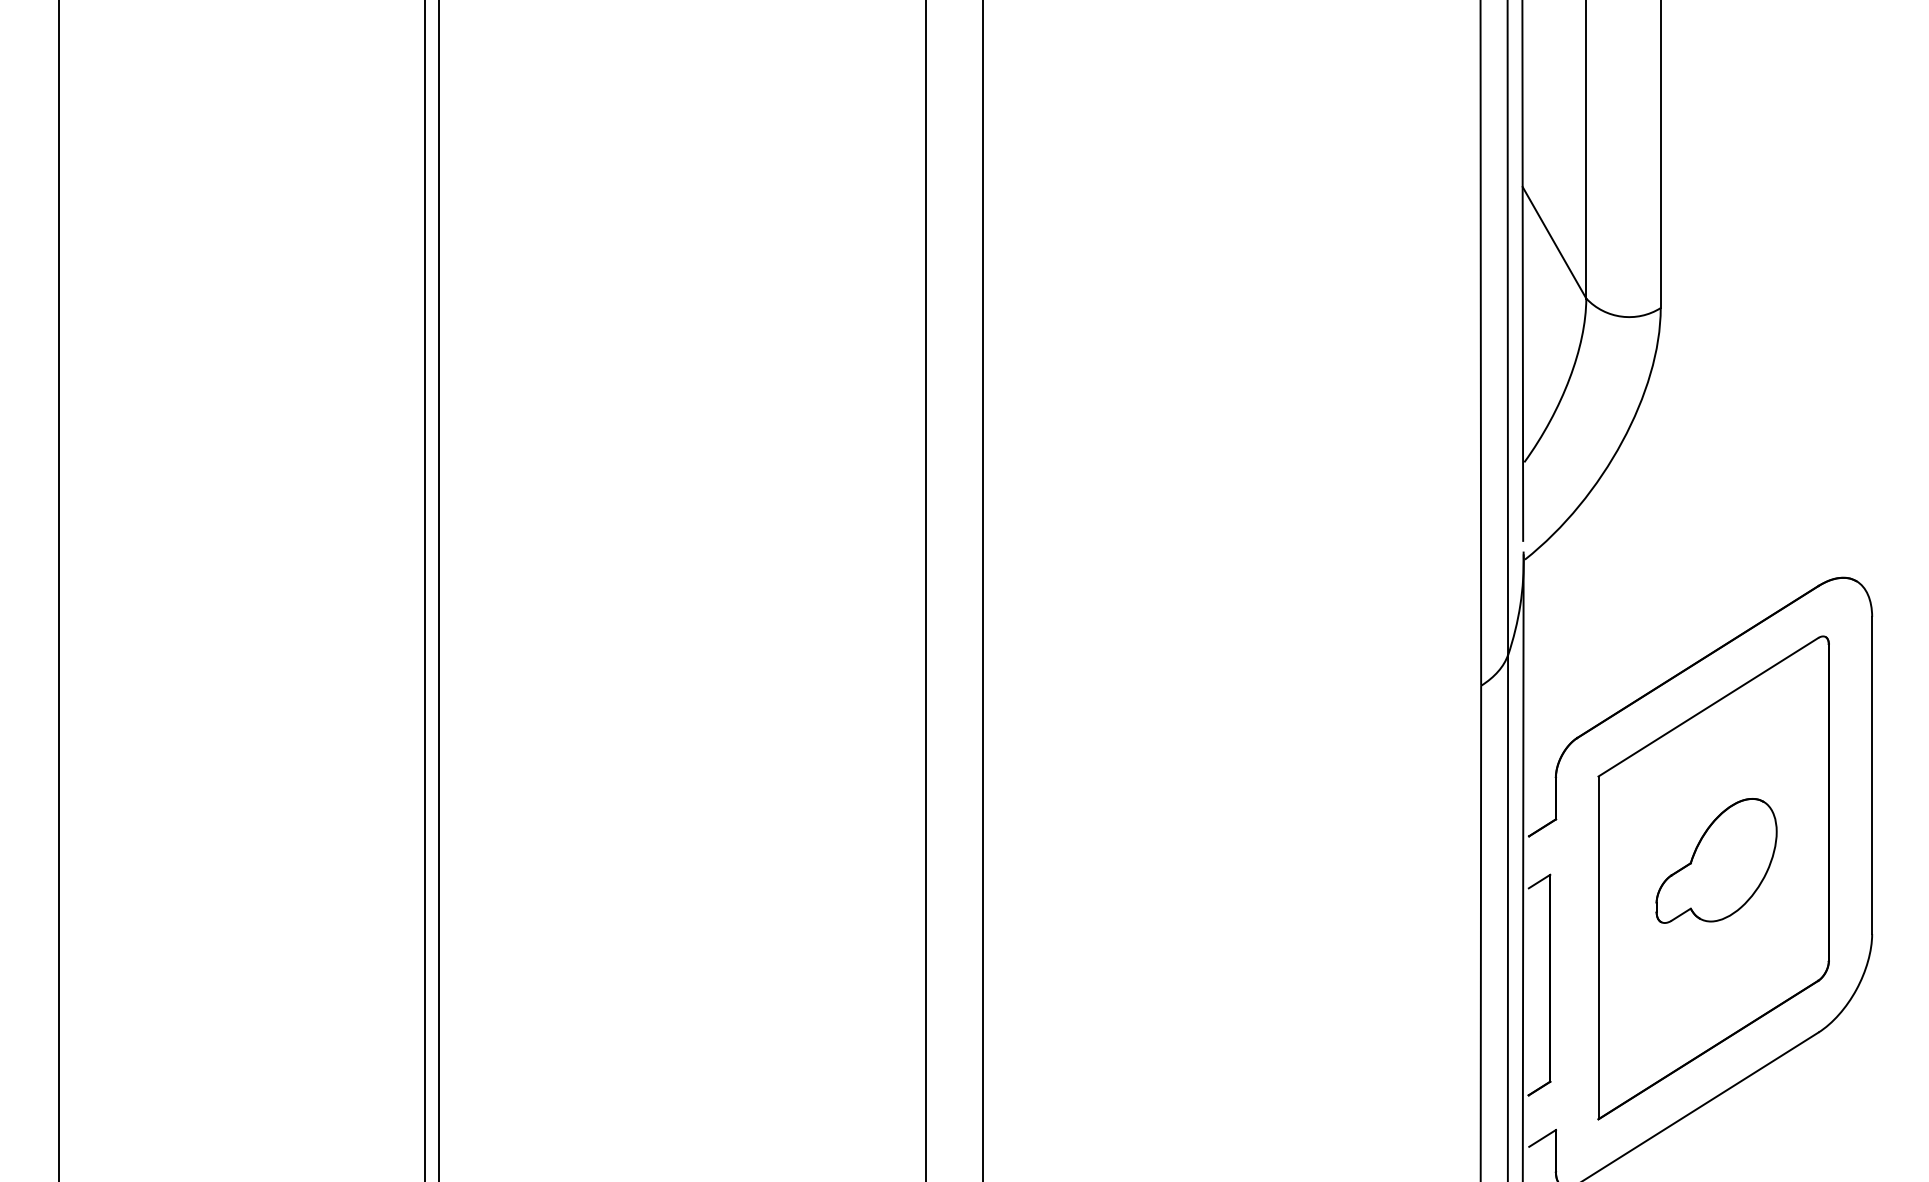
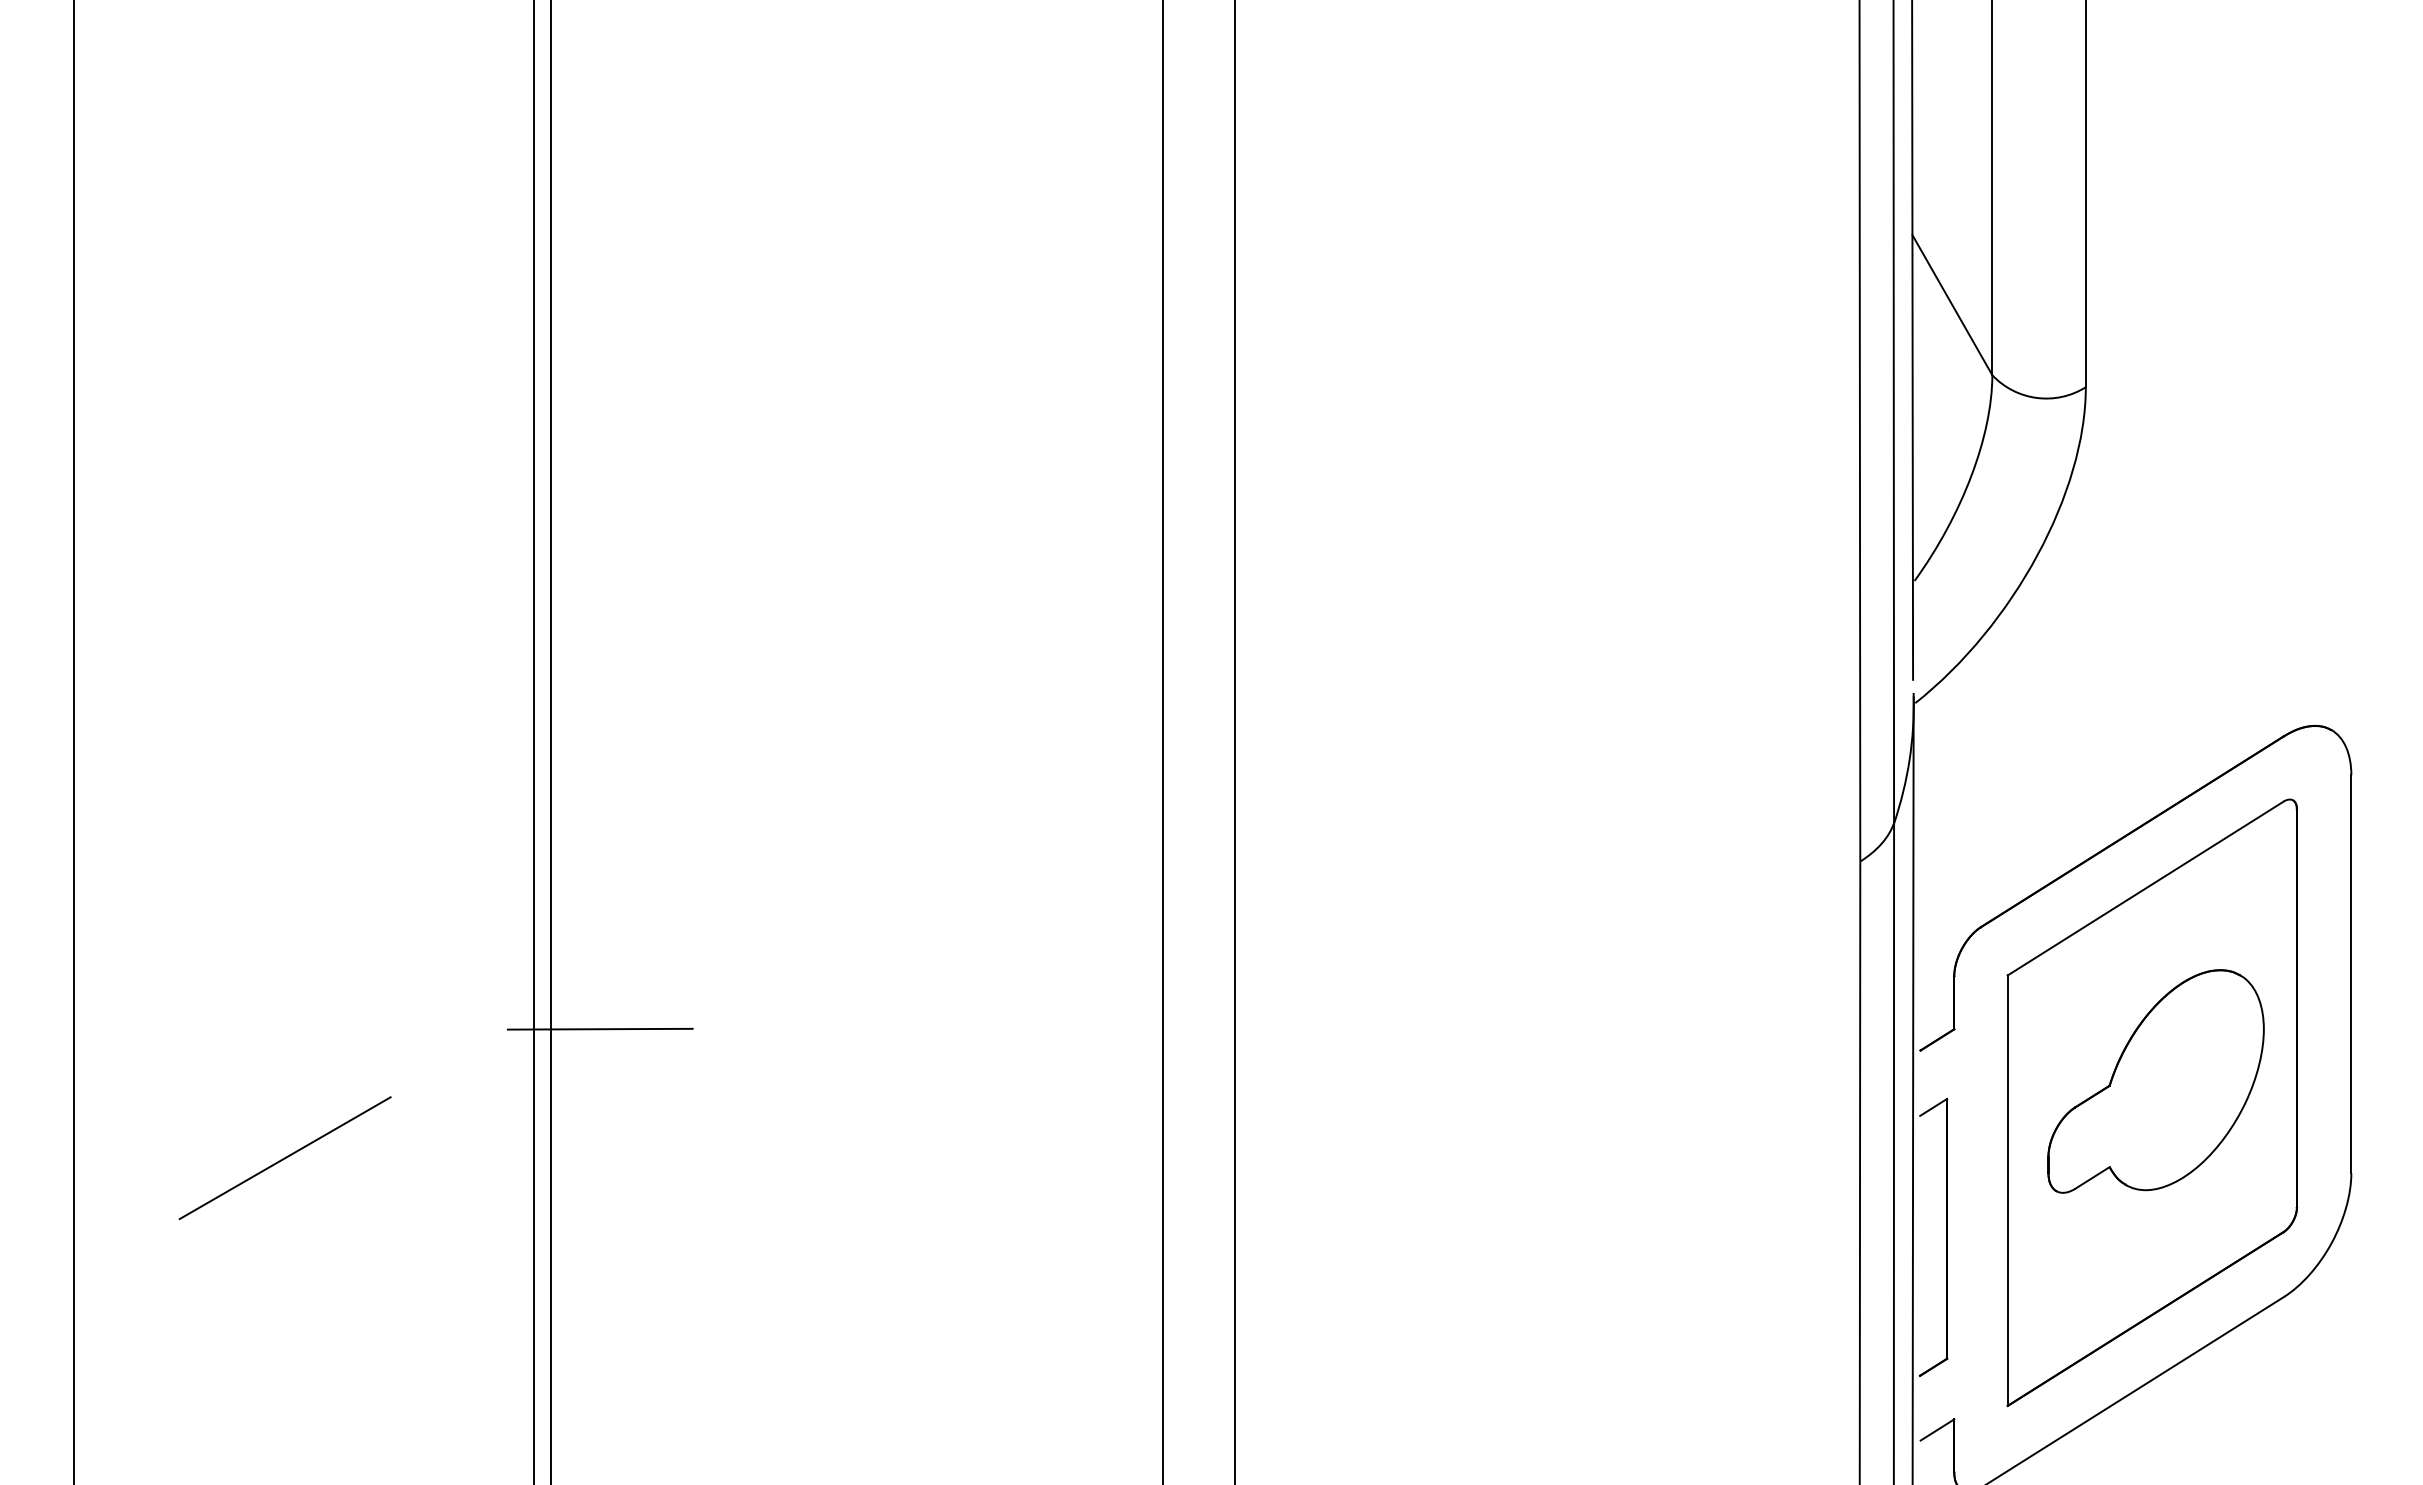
line: (477, 818) -> (599, 1028), added
part: (1716, 860) -> (2155, 1081), size x1.43
line: (226, 922) -> (284, 1158), added

